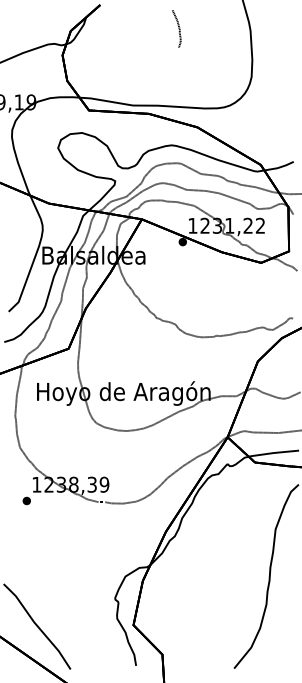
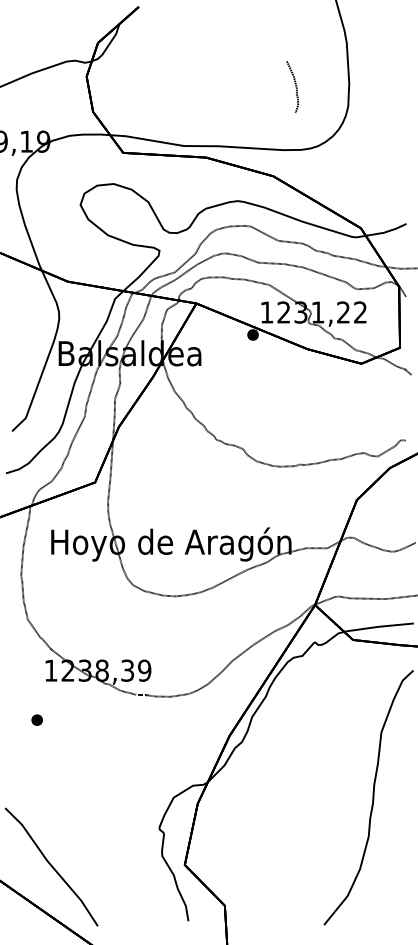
curve: (178, 28) -> (295, 86), moved
part: (26, 500) -> (36, 719), moved

